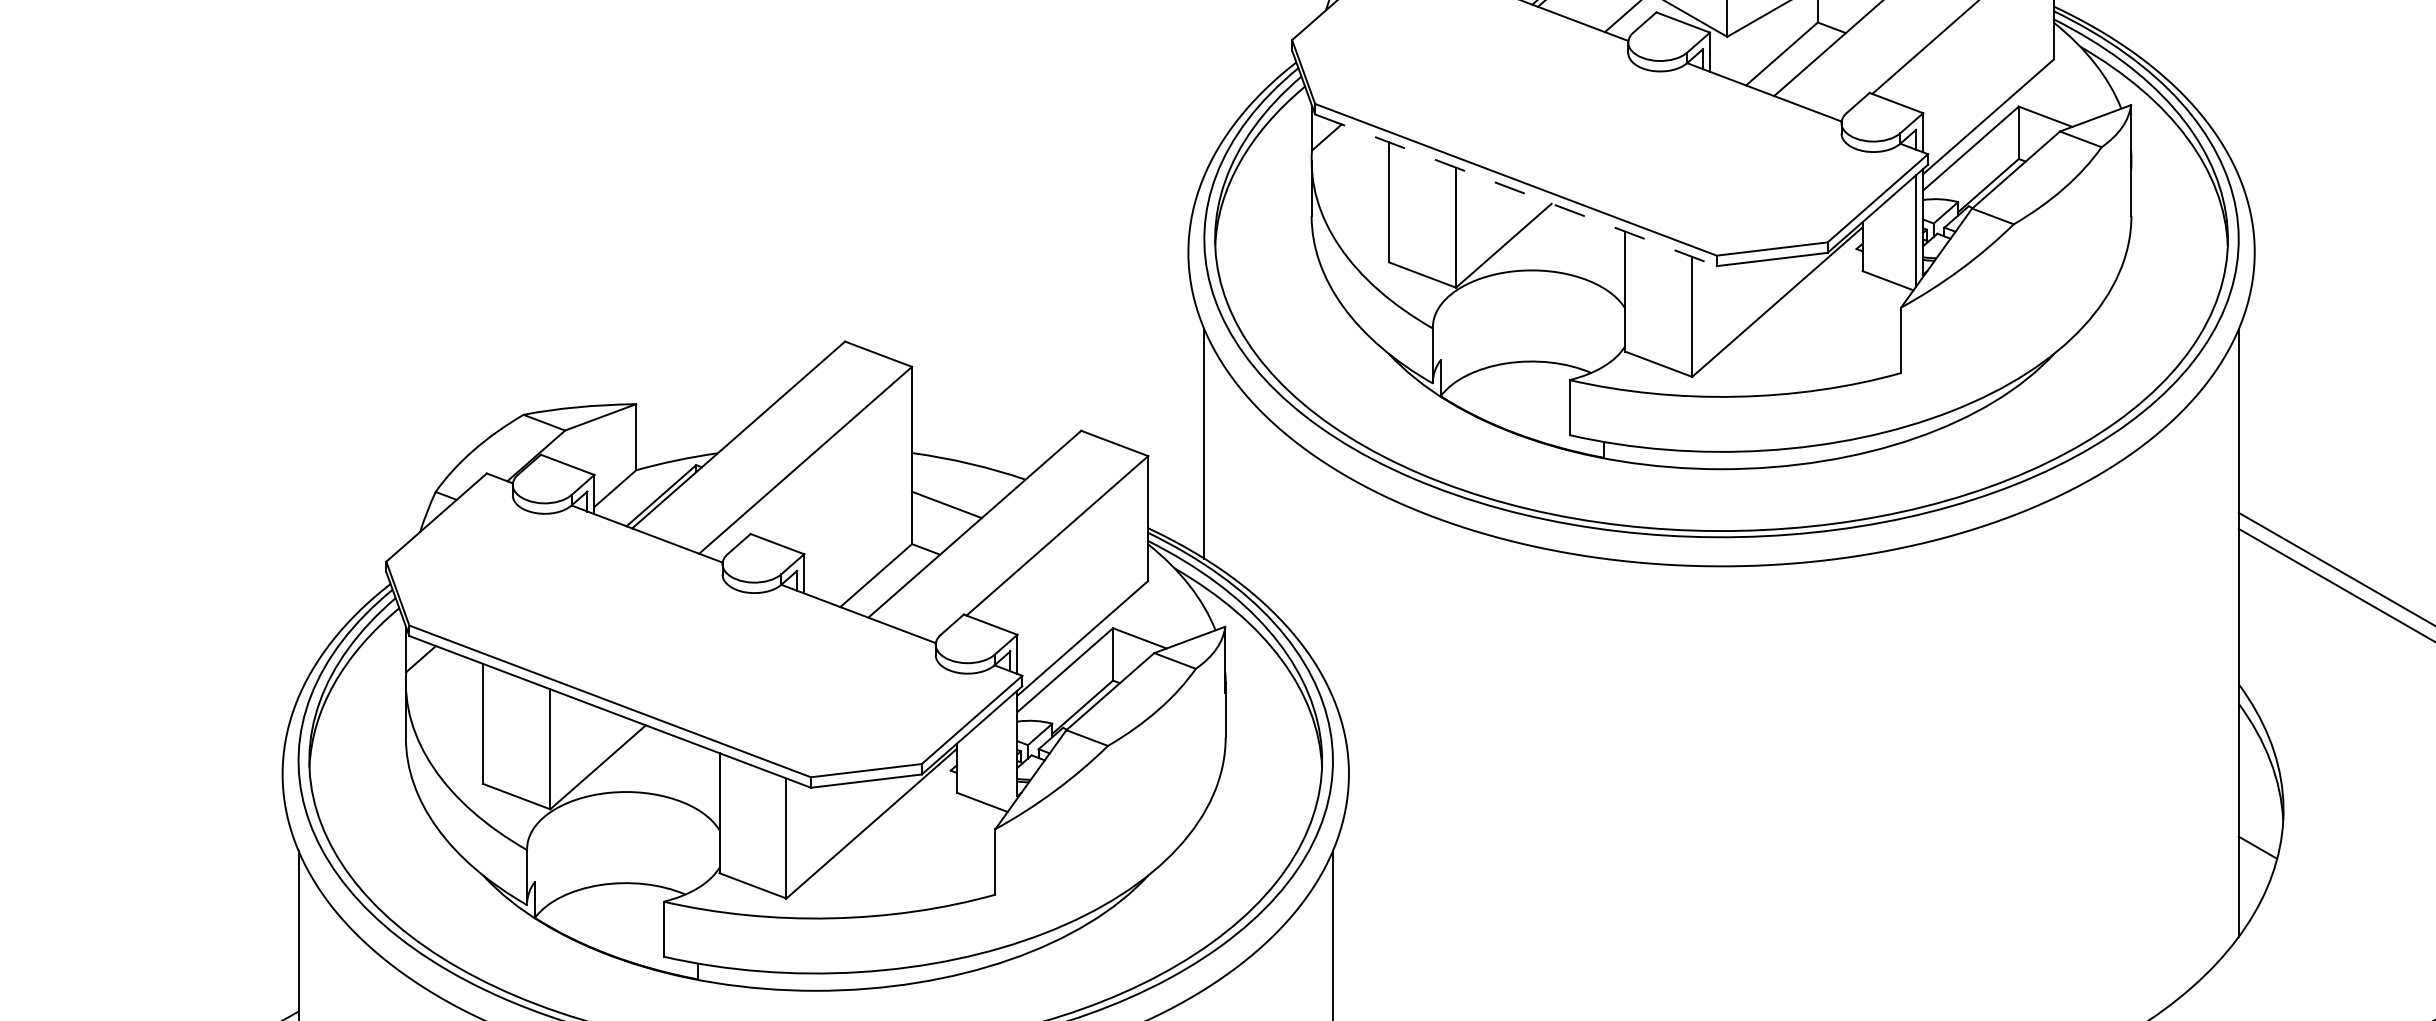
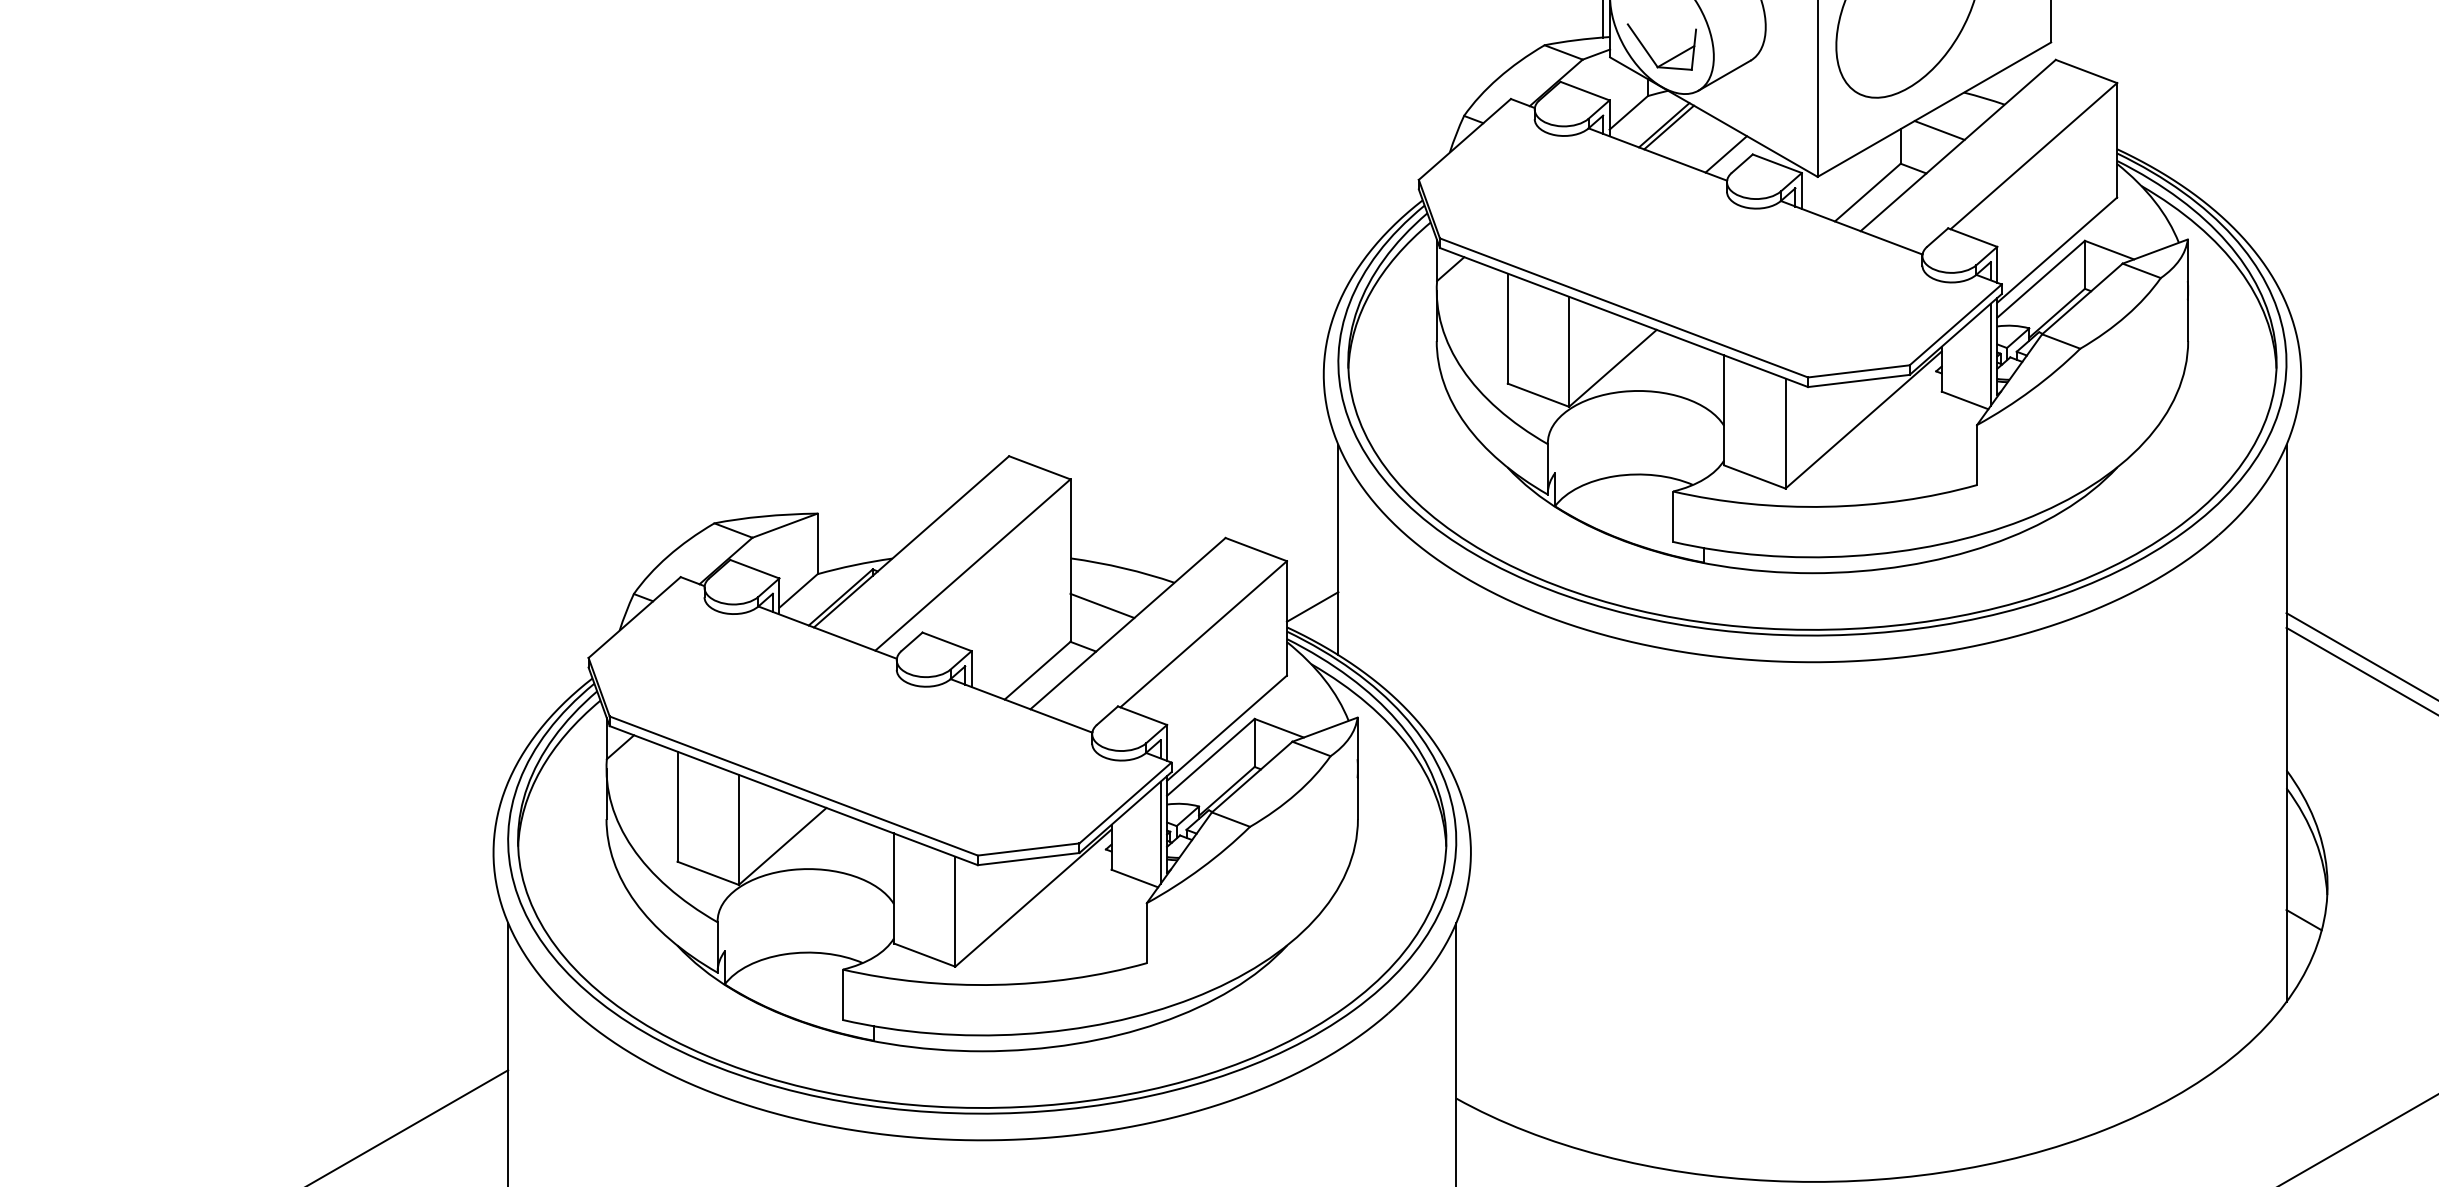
line: (1516, 190) -> (1624, 317), dashed -> solid
line: (1176, 505) -> (1312, 606), added
line: (1010, 752) -> (1160, 832), added

